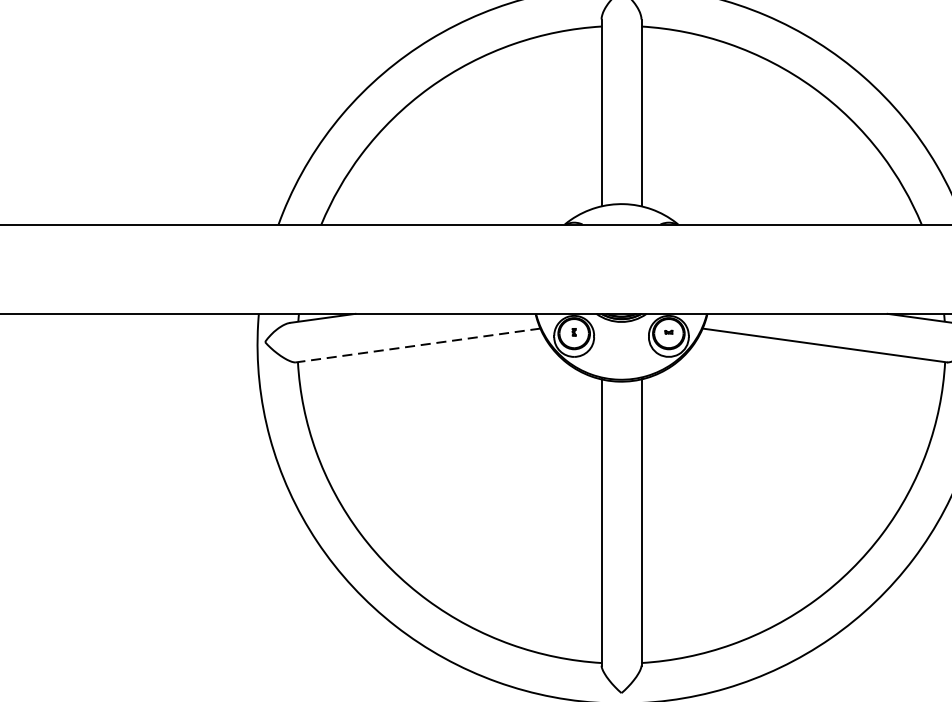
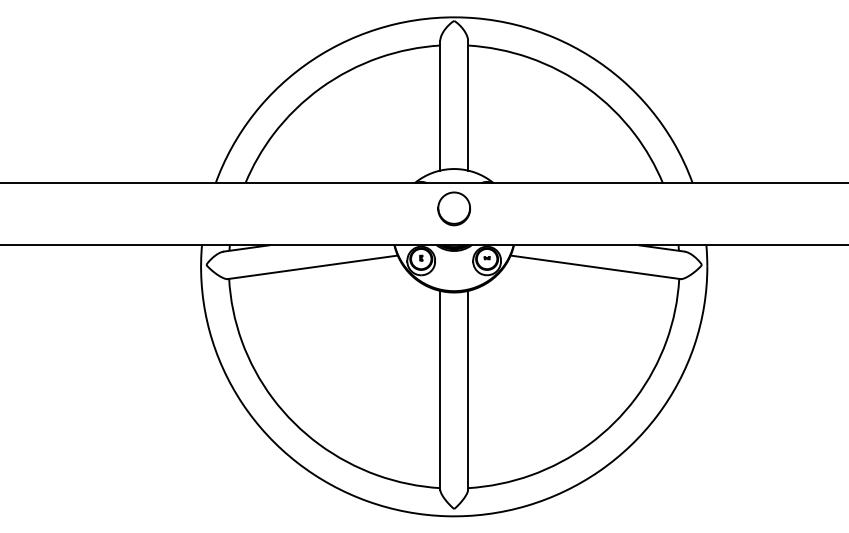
part: (620, 260) -> (453, 208), added
line: (417, 345) -> (312, 267), dashed -> solid

